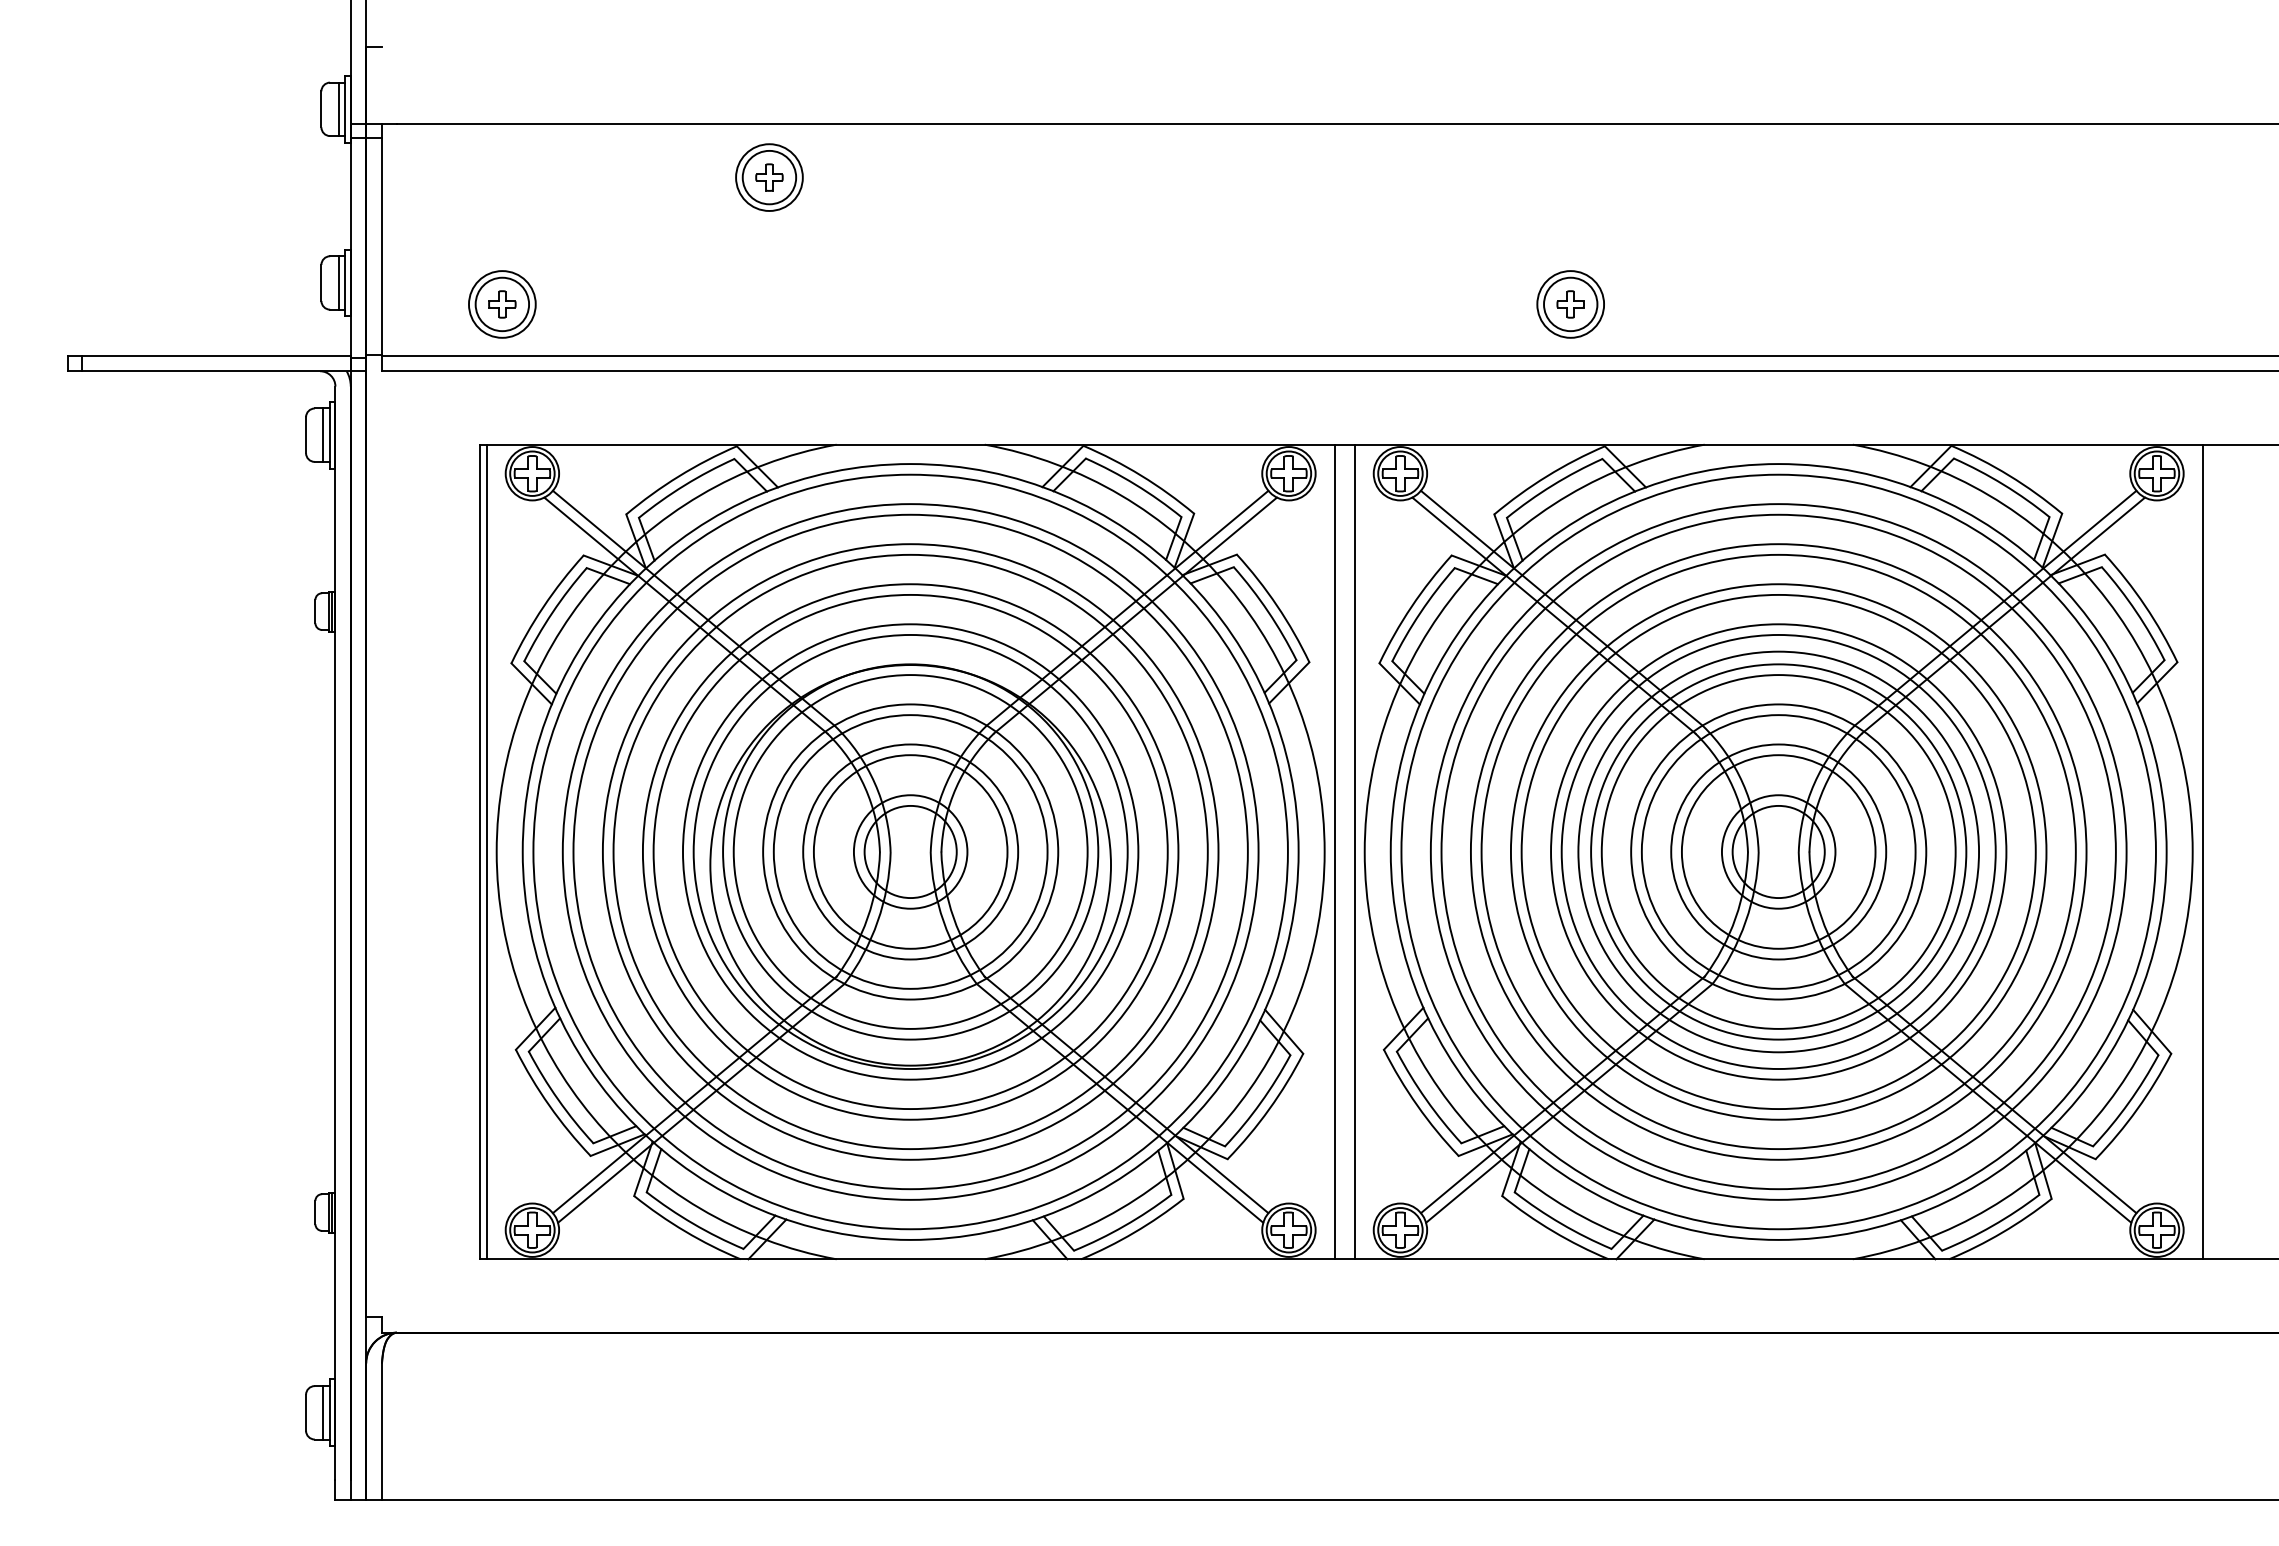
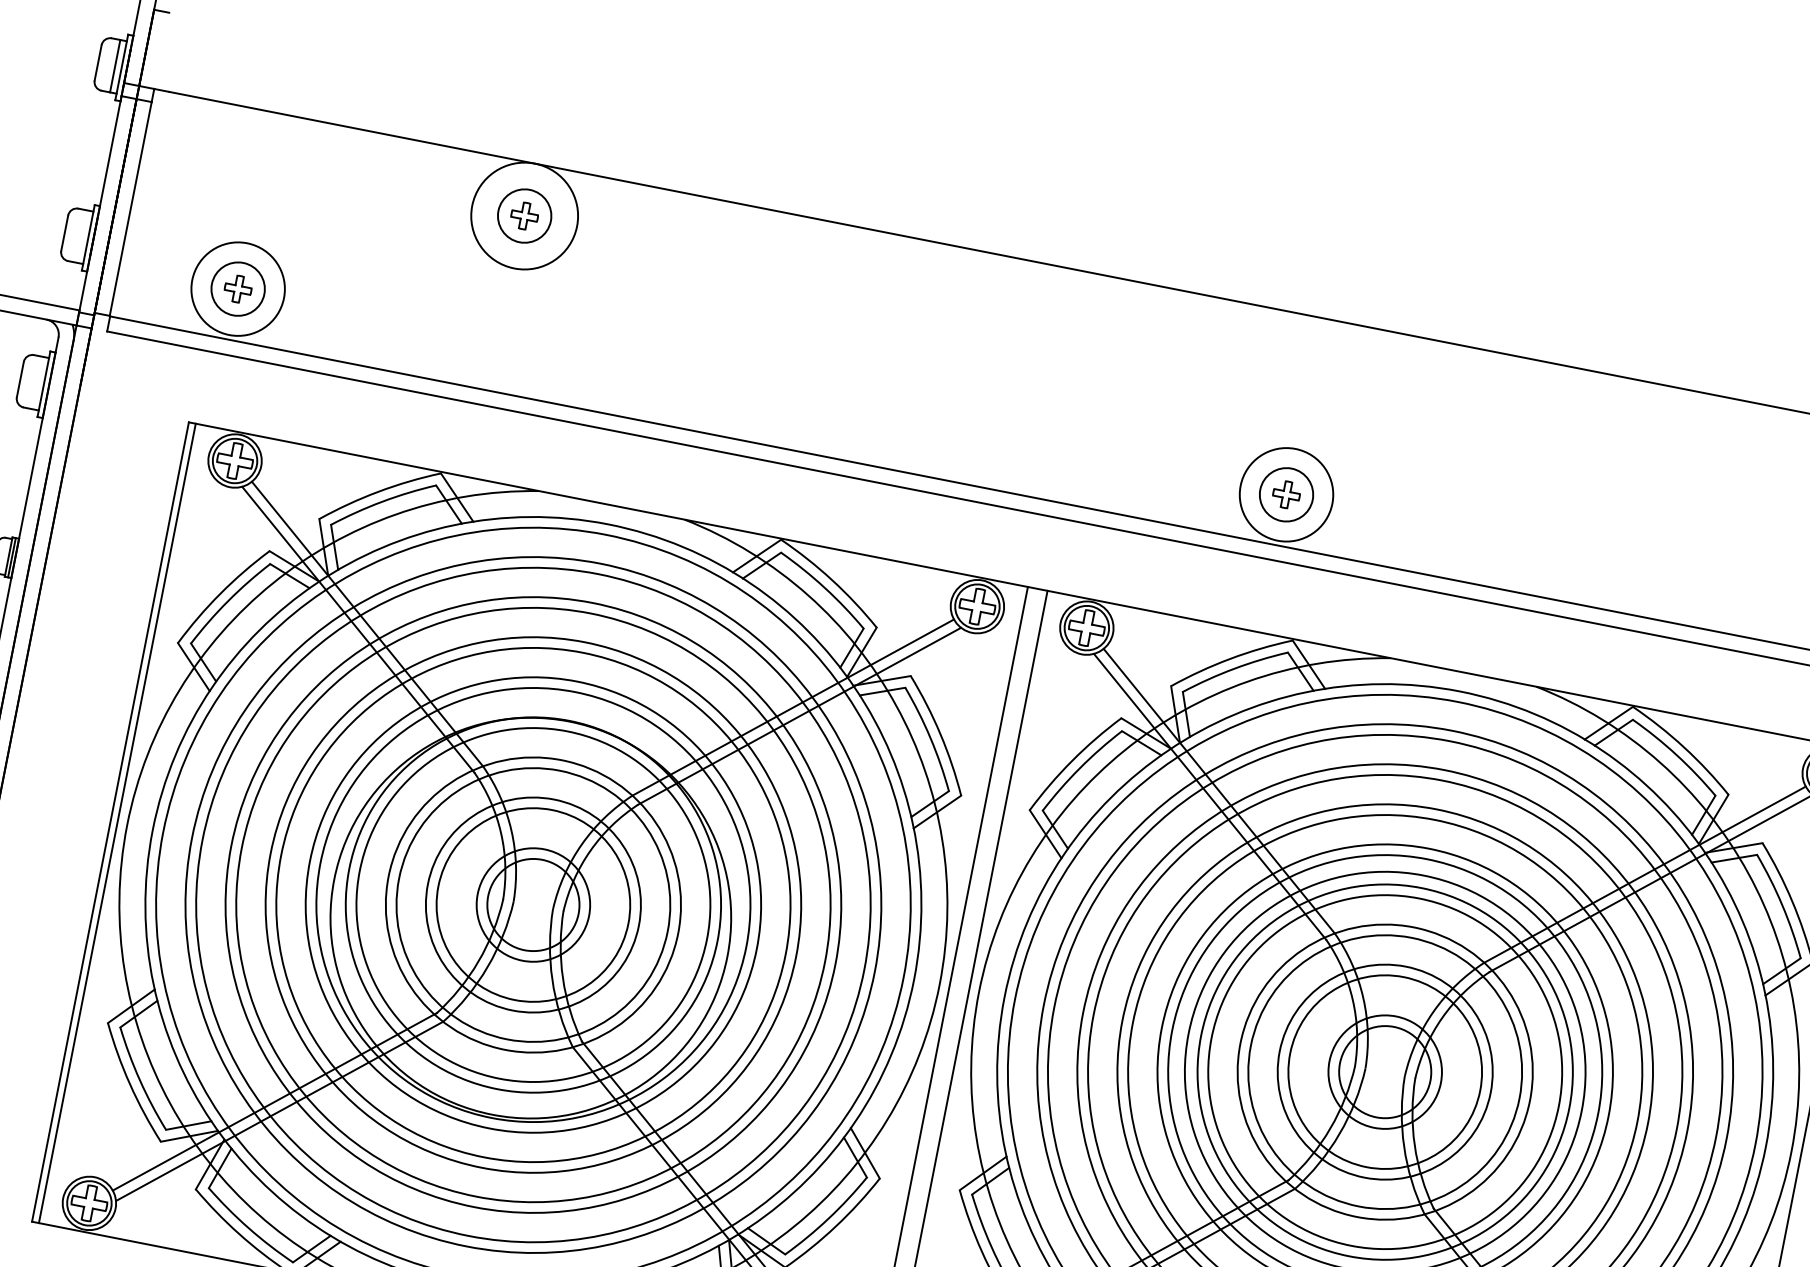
circle: (769, 177) -> (524, 215), size x1.6
line: (338, 282) -> (81, 236), removed
circle: (502, 304) -> (238, 289), size x1.4
circle: (1570, 304) -> (1286, 494), size x1.4
line: (323, 434) -> (37, 382), removed

